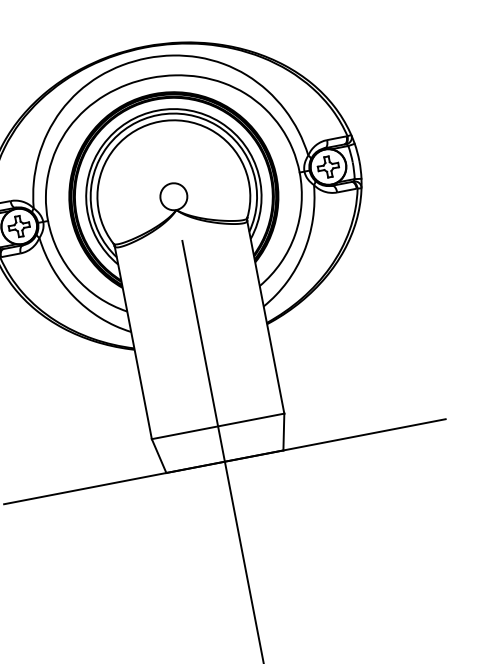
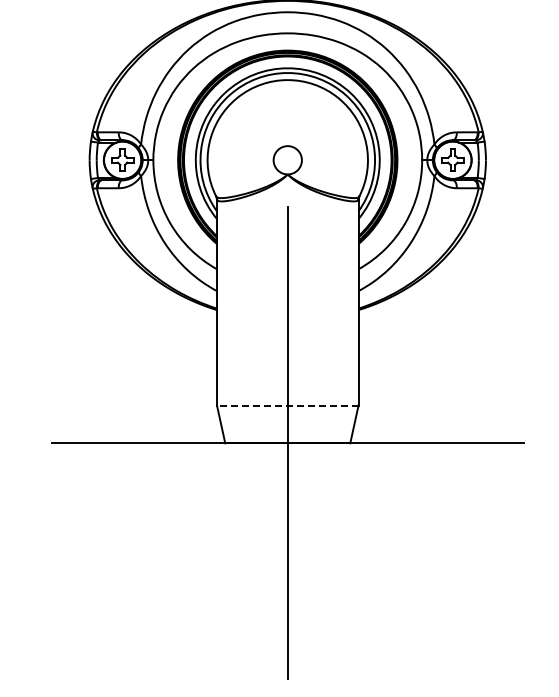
line: (217, 426) -> (287, 405), solid -> dashed

